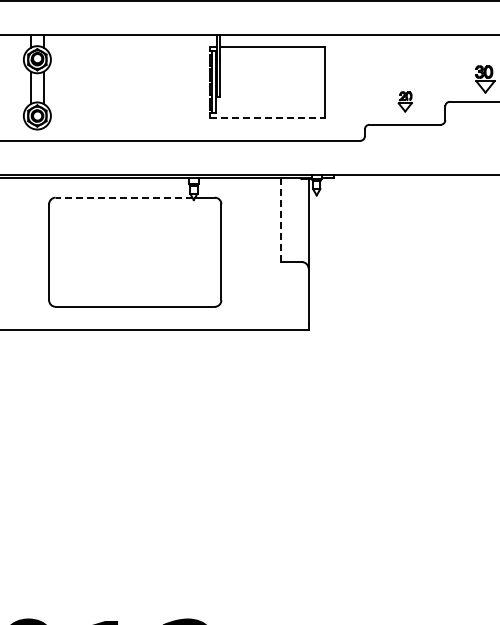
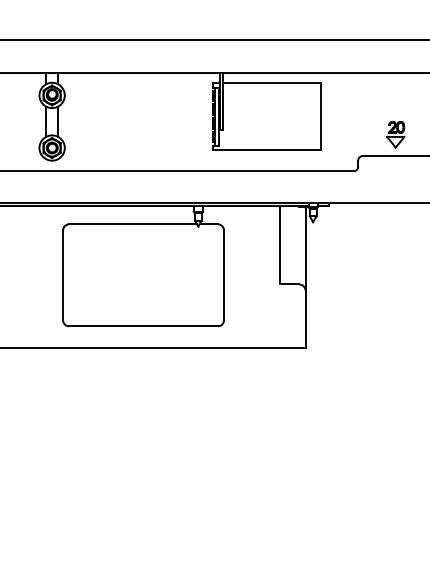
part: (405, 101) -> (396, 134), size x1.43
line: (267, 117) -> (267, 149), dashed -> solid
line: (123, 197) -> (132, 224), dashed -> solid
line: (281, 221) -> (280, 246), dashed -> solid

